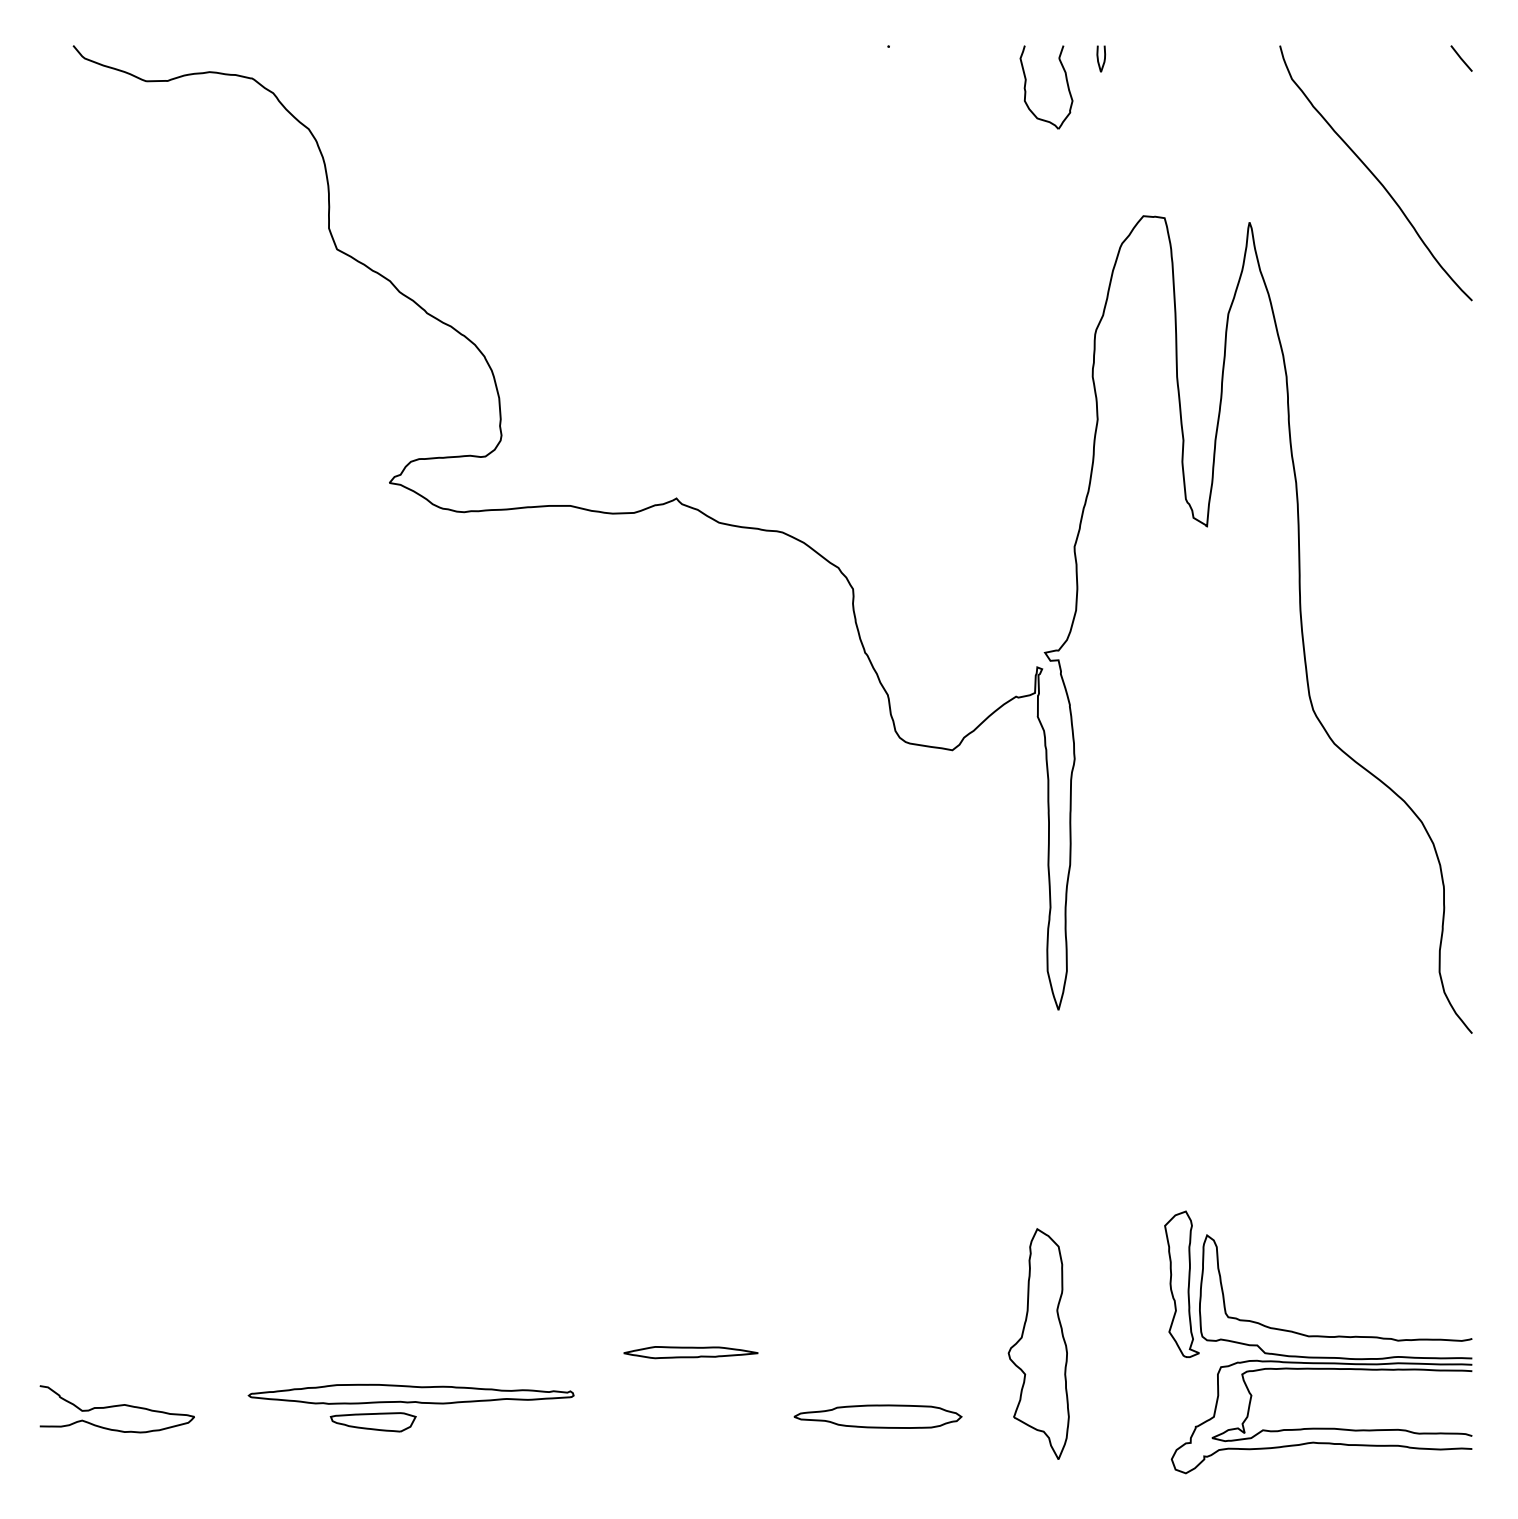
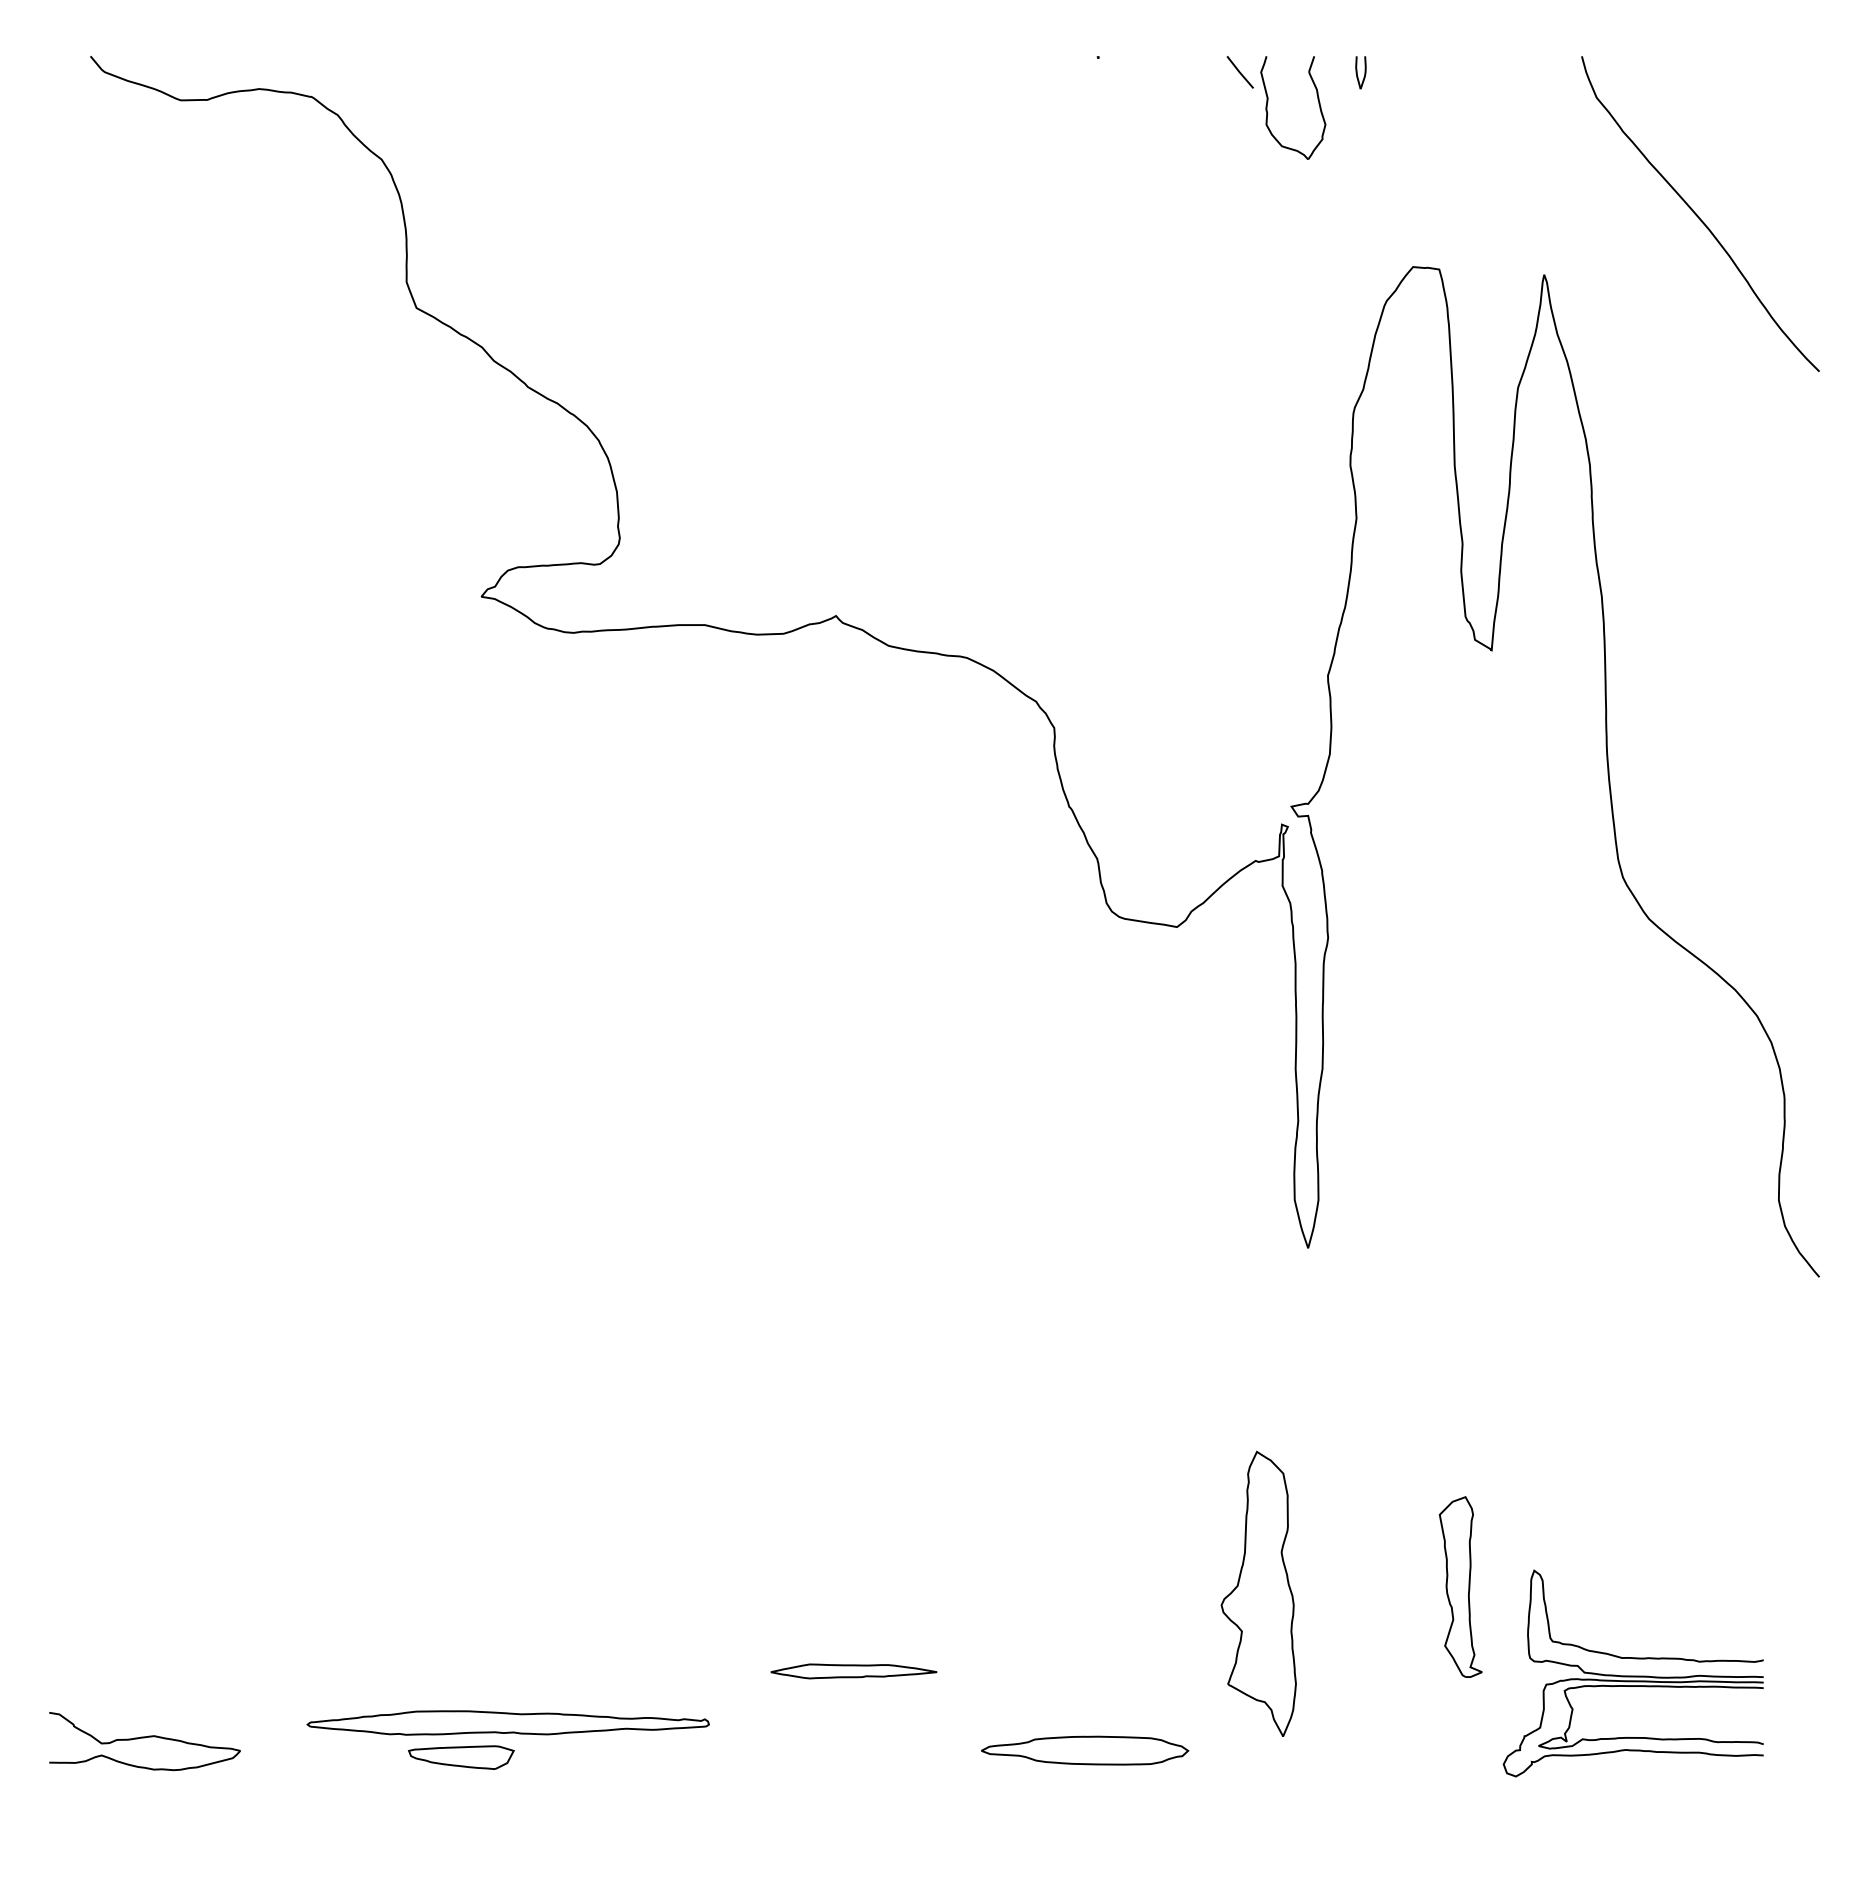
line: (1460, 58) -> (1239, 72), moved
part: (1038, 1343) -> (1258, 1593), moved
part: (1321, 1354) -> (1633, 1673), size x0.7

